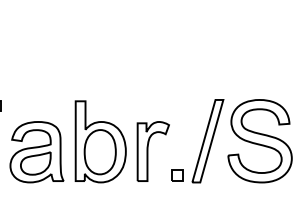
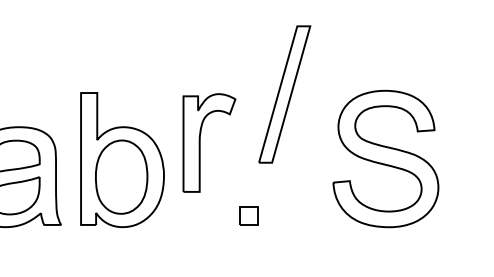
part: (207, 141) -> (284, 94), moved
part: (152, 151) -> (208, 142), moved

